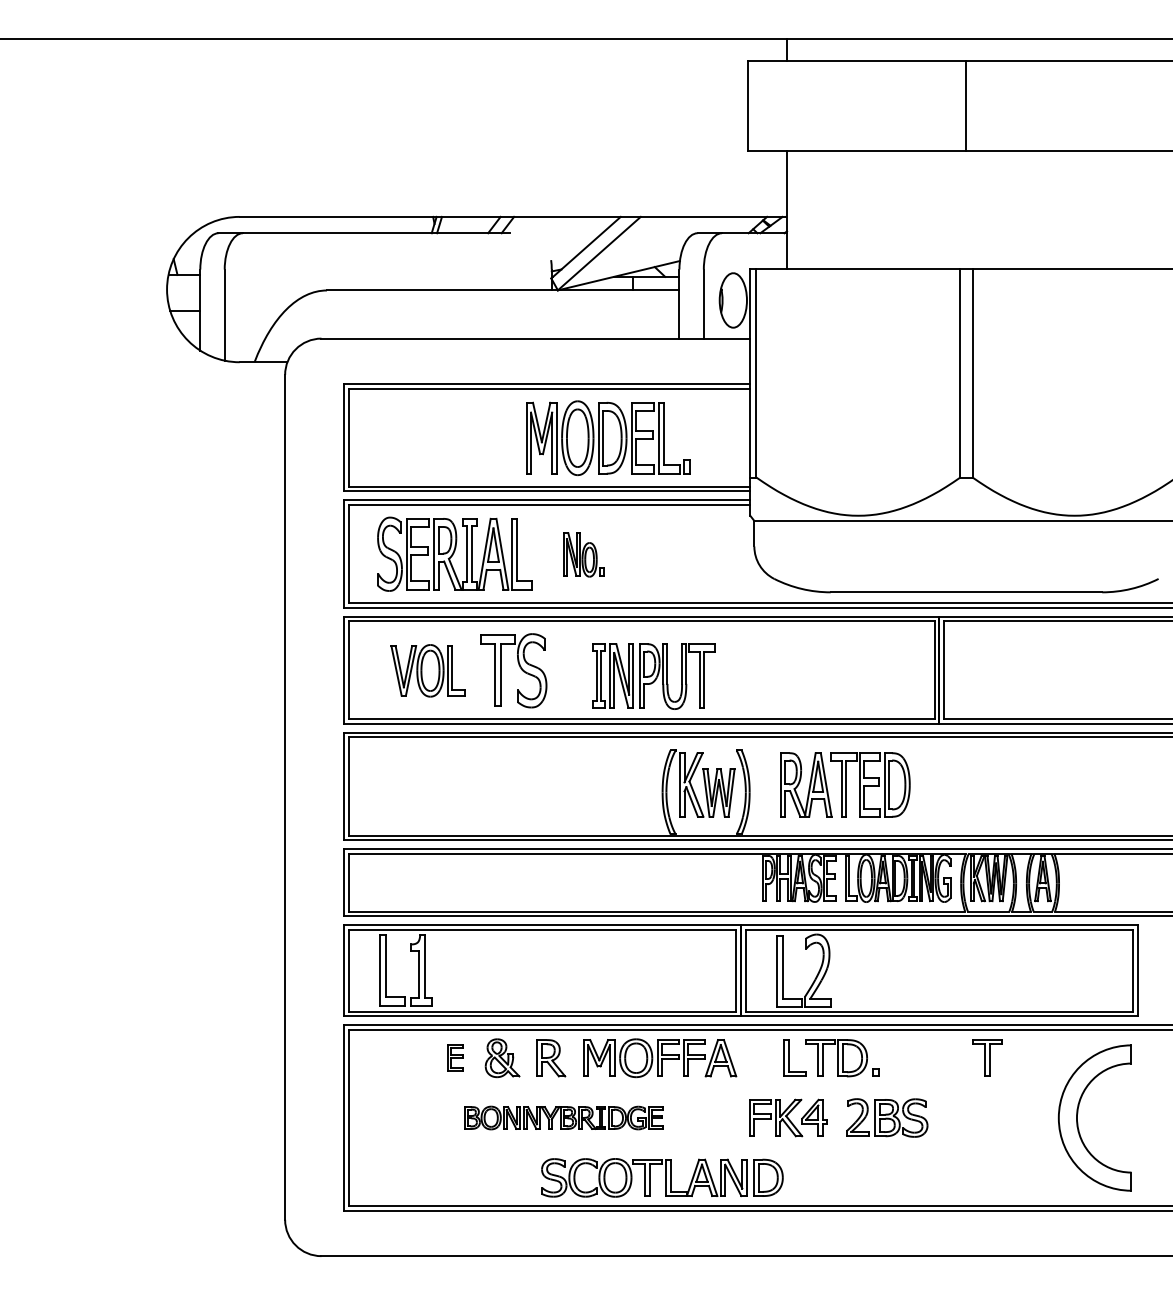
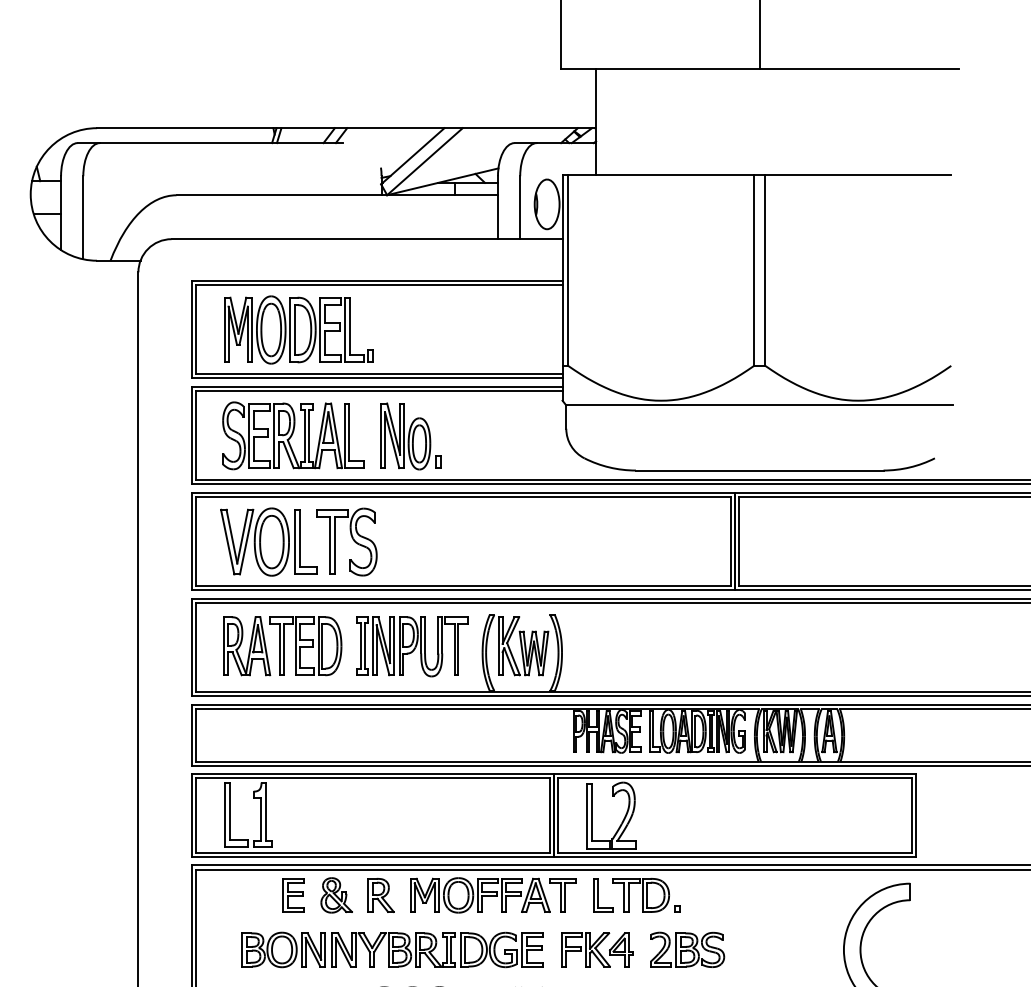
part: (608, 437) -> (299, 329), moved
part: (583, 554) -> (410, 436), size x1.67
part: (427, 670) -> (268, 541), size x1.43
part: (653, 676) -> (412, 646), moved
part: (845, 784) -> (282, 645), moved
part: (455, 1057) -> (293, 894), size x1.43
part: (987, 1057) -> (562, 894), moved
part: (563, 1117) -> (392, 949), size x1.67

